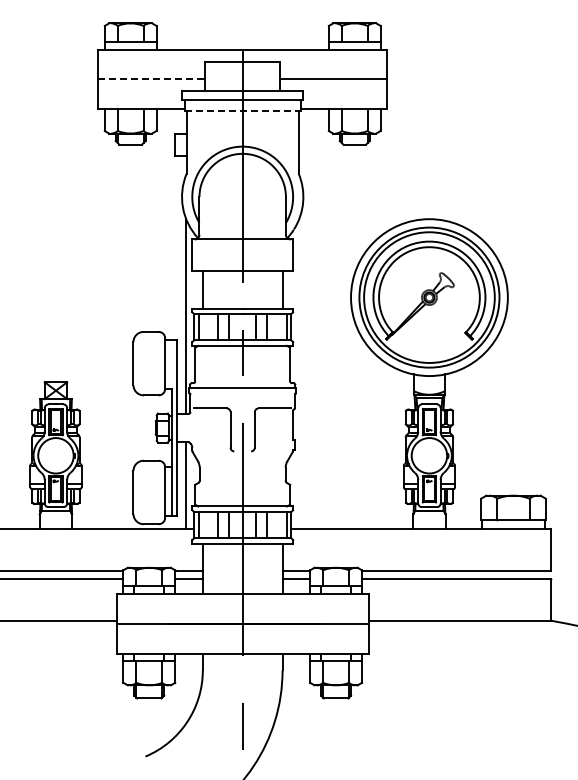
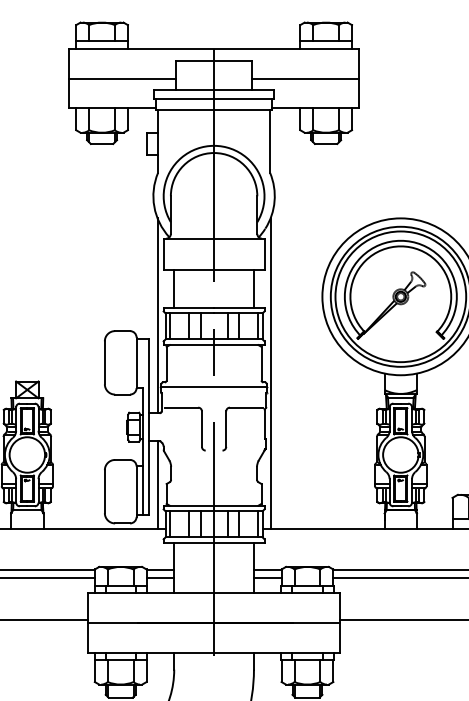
line: (151, 79) -> (122, 78), dashed -> solid
line: (242, 111) -> (213, 110), dashed -> solid
line: (299, 374) -> (270, 373), added

